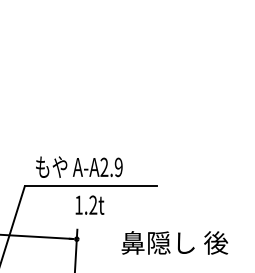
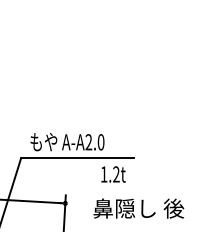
text: (118, 167) -> (100, 142), A-A2.9 -> A-A2.0
text: (89, 205) -> (113, 174), moved
text: (174, 242) -> (138, 208), moved

